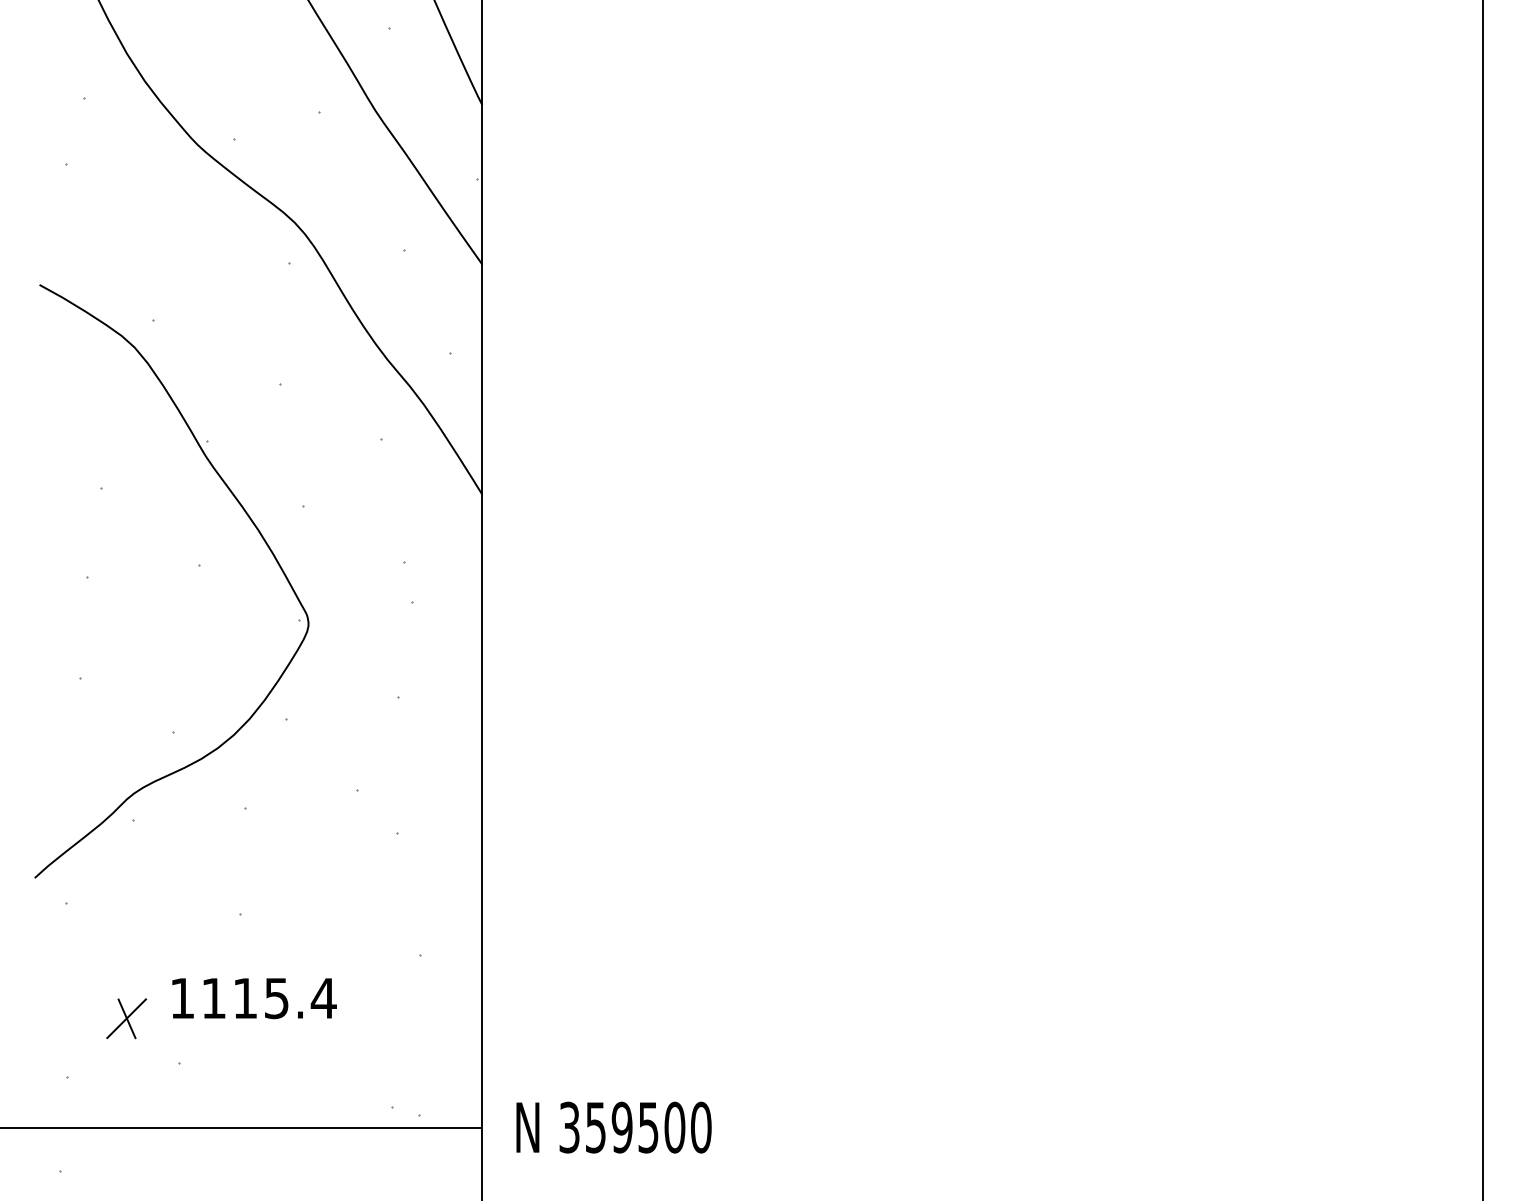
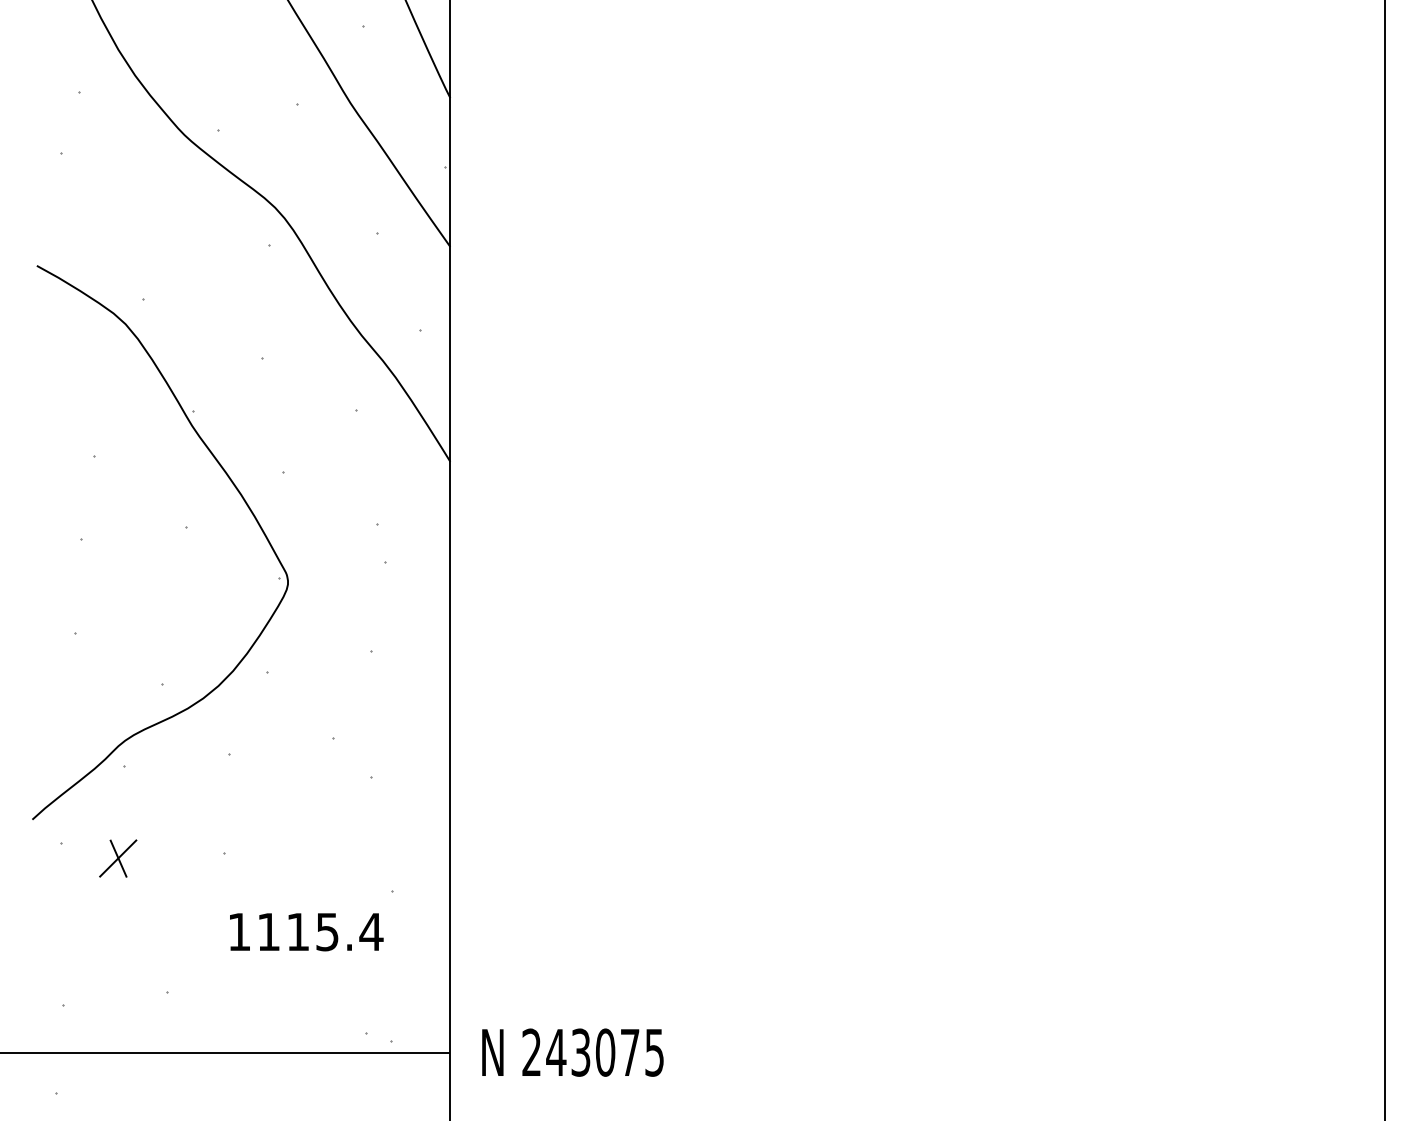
text: (254, 998) -> (306, 932), moved
part: (126, 1018) -> (118, 858), moved
text: (635, 1127) -> (593, 1052), 359500 -> 243075

